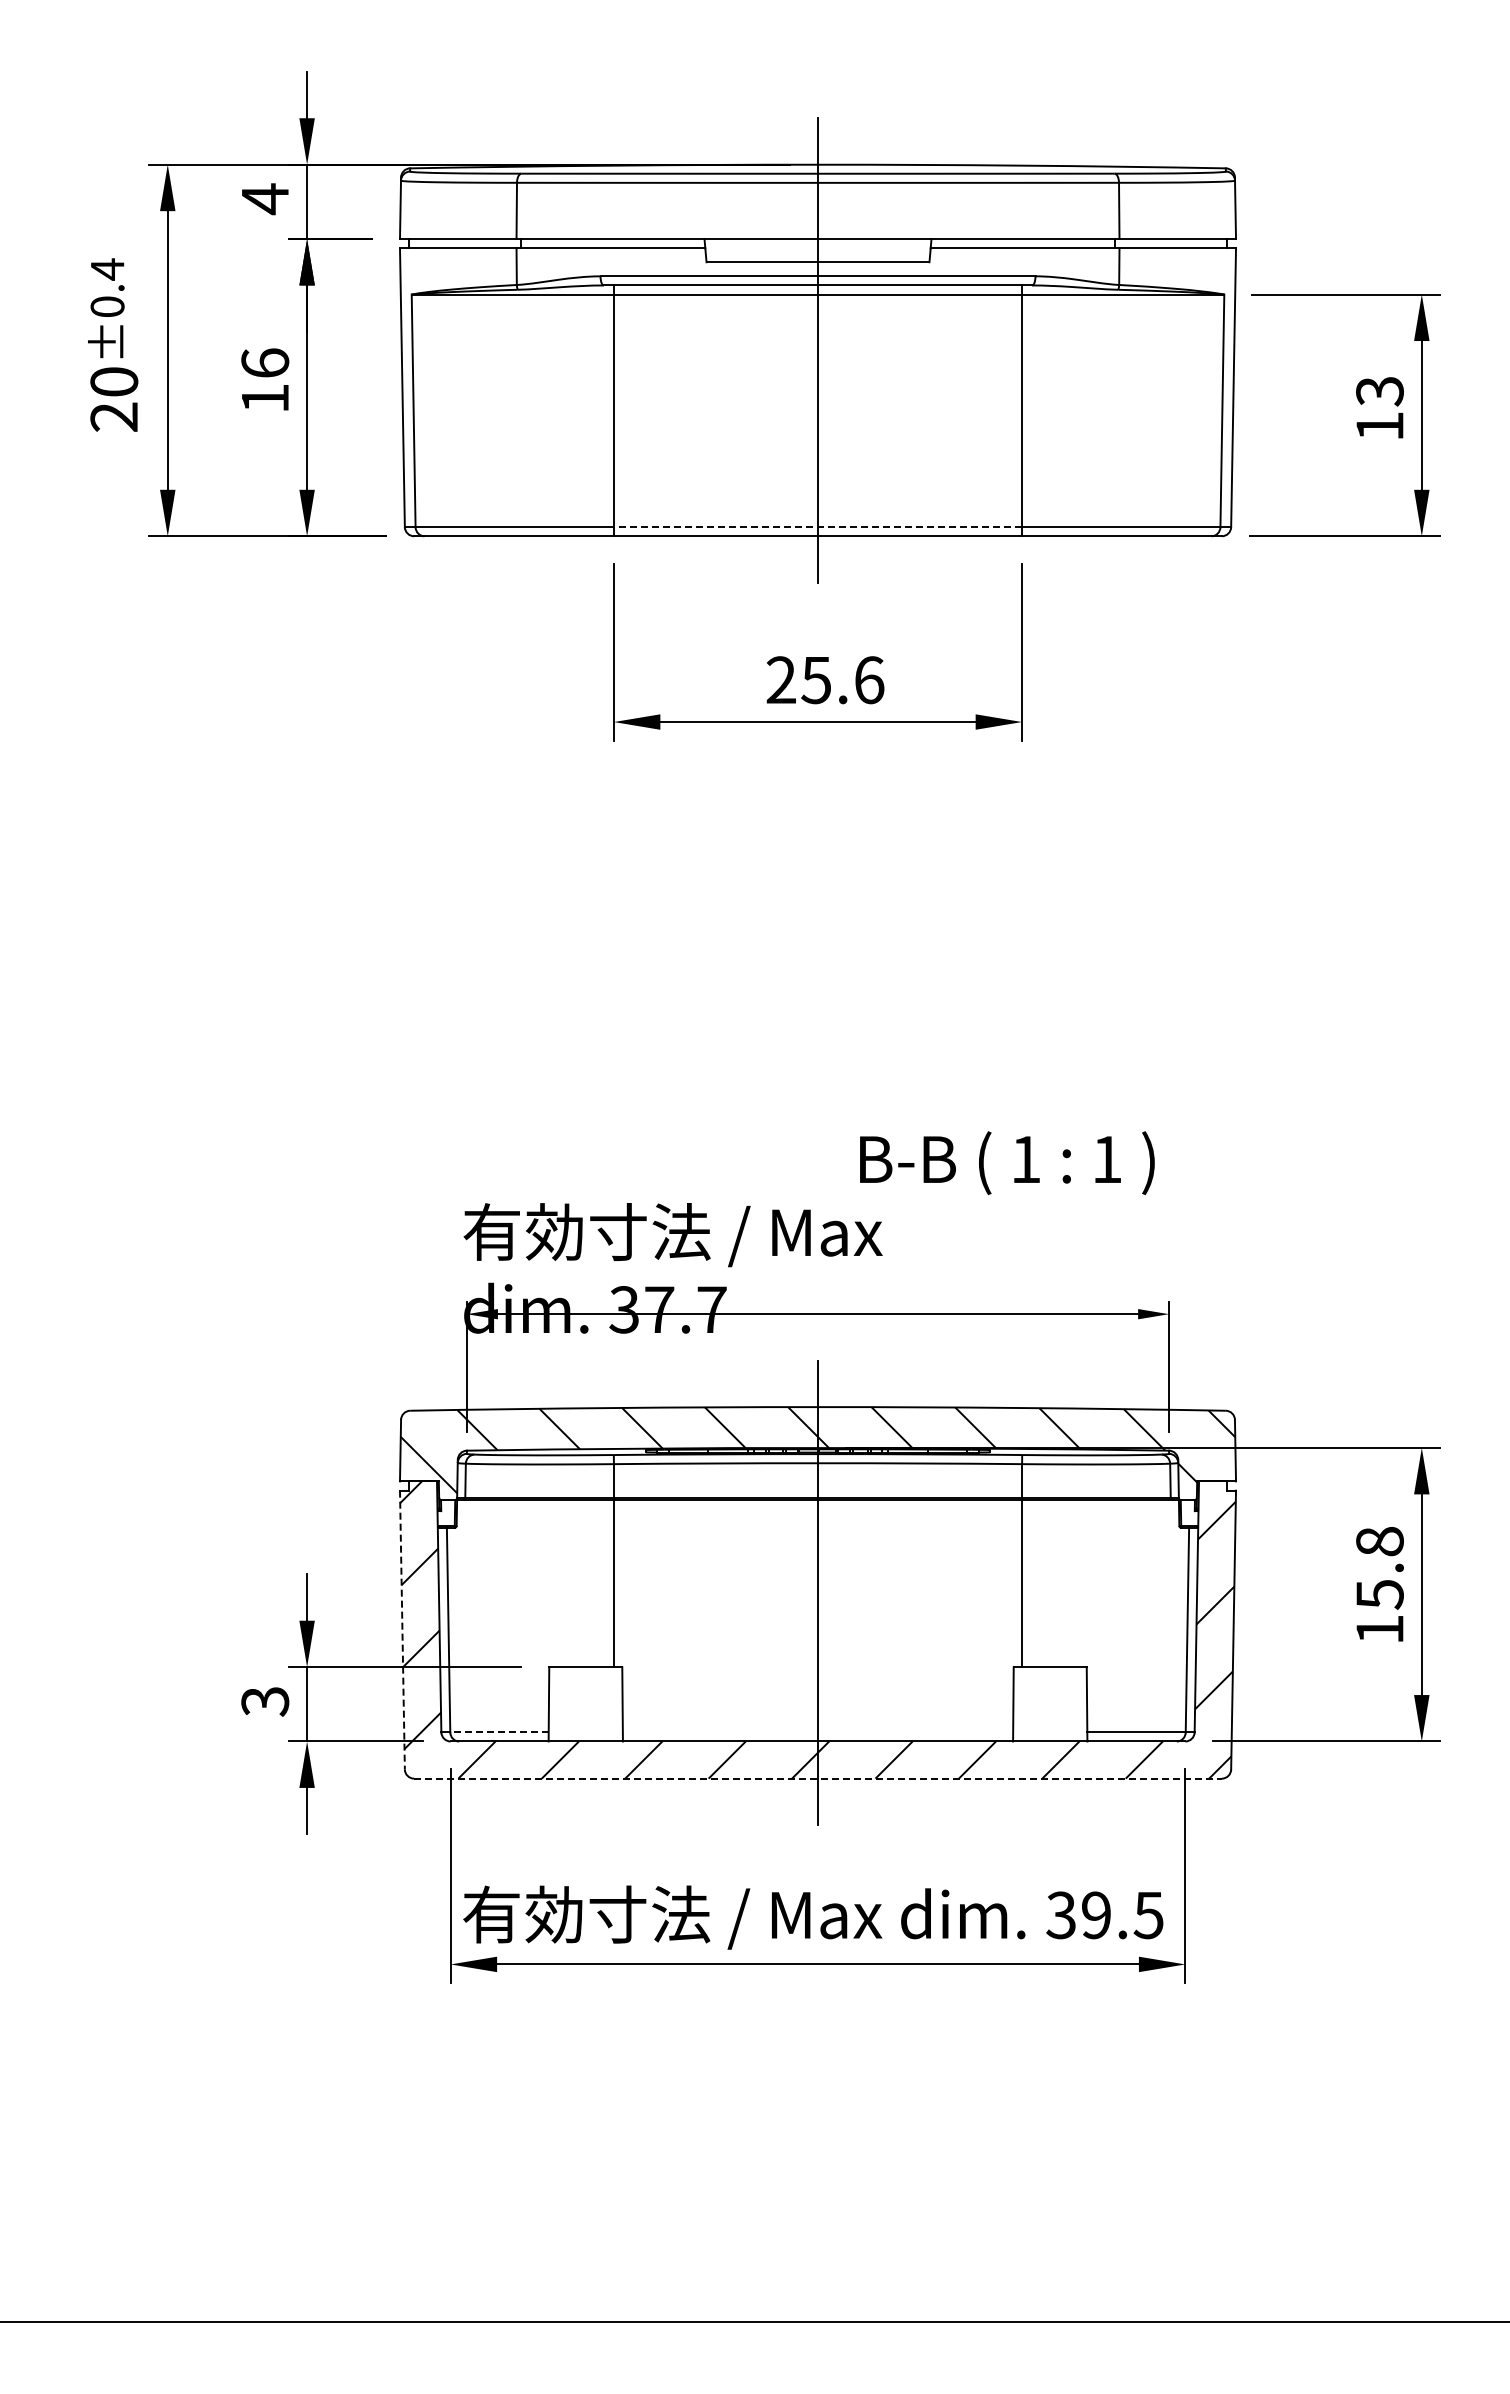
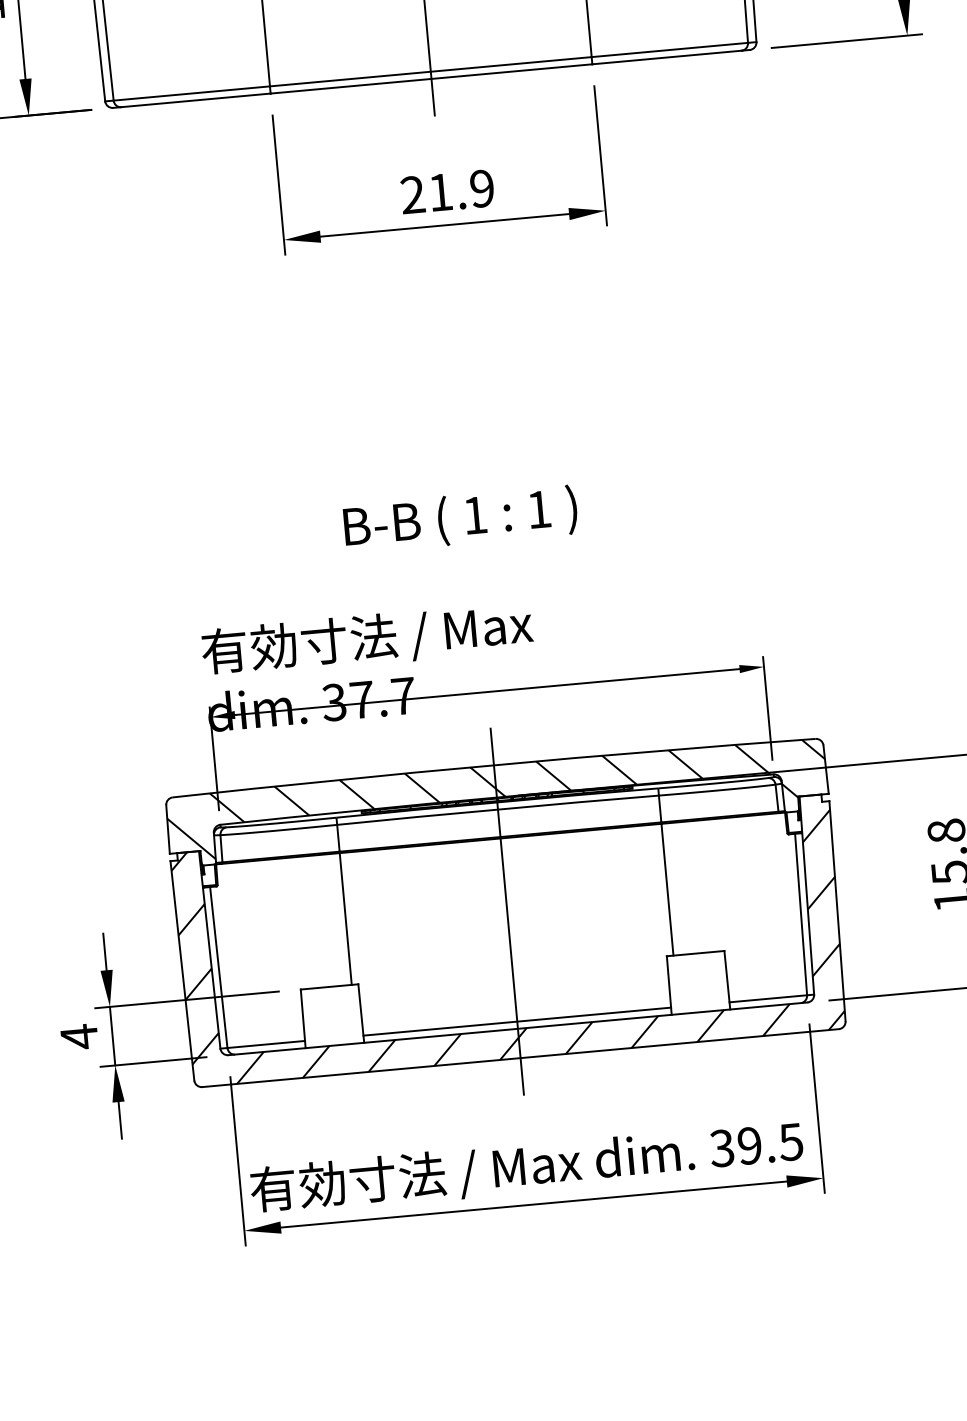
line: (817, 527) -> (430, 72), dashed -> solid
text: (842, 680) -> (461, 190), 25.6 -> 21.9
text: (1007, 1163) -> (460, 519), moved
line: (402, 1630) -> (182, 971), dashed -> solid
text: (265, 1701) -> (79, 1036), 3 -> 4
line: (499, 1732) -> (266, 1044), dashed -> solid
line: (817, 1732) -> (516, 1021), added
line: (818, 1778) -> (520, 1057), dashed -> solid

